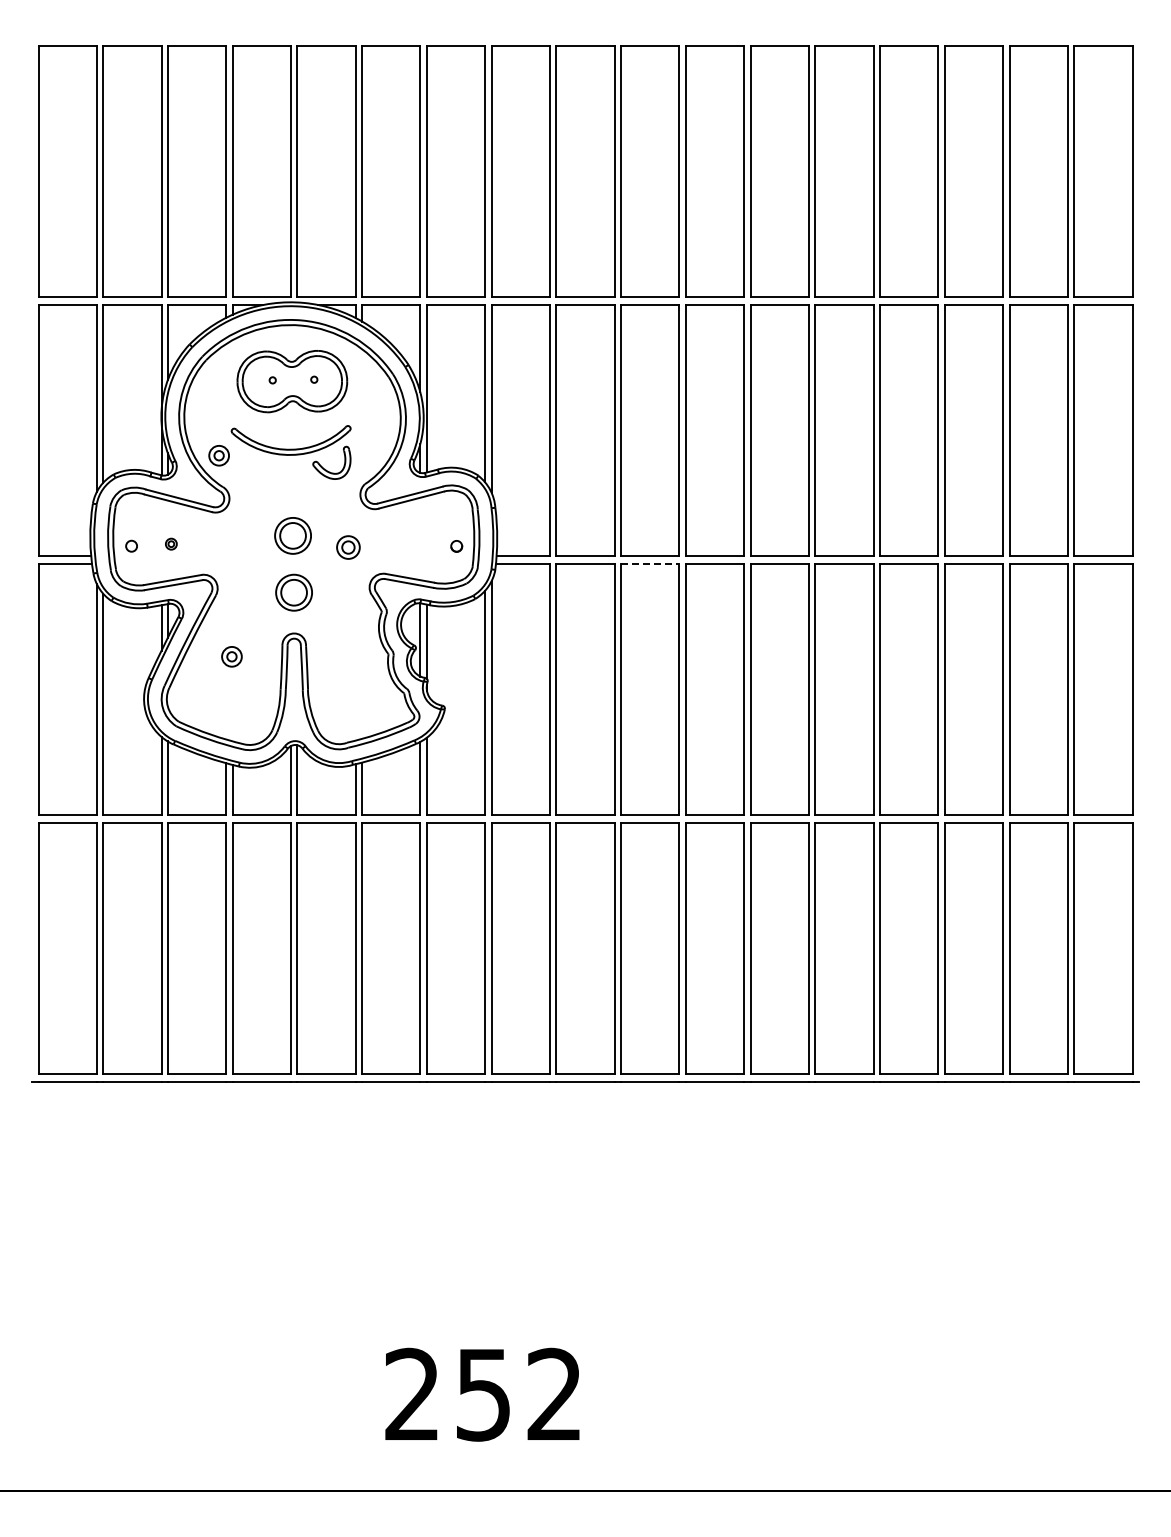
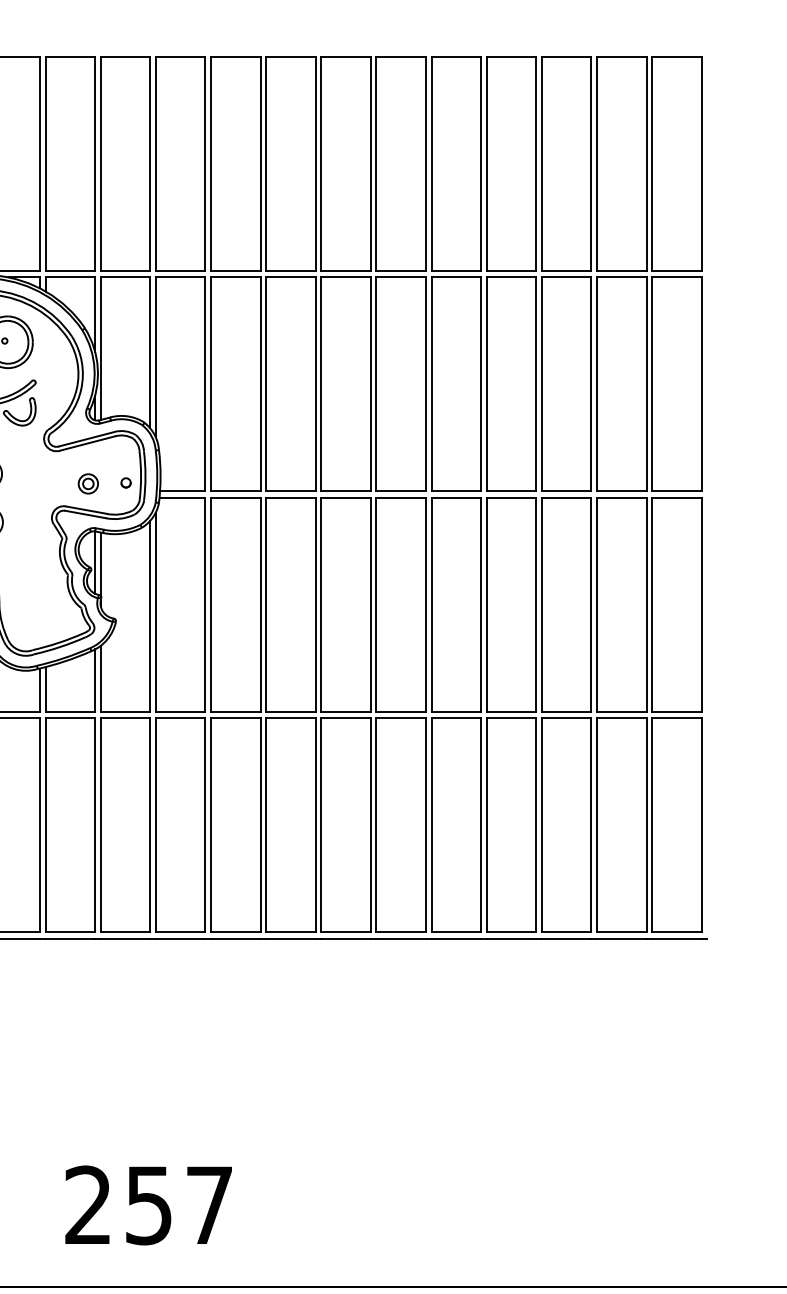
part: (348, 547) -> (88, 483), moved
line: (650, 563) -> (291, 497), dashed -> solid
text: (554, 1393) -> (209, 1204), 252 -> 257

